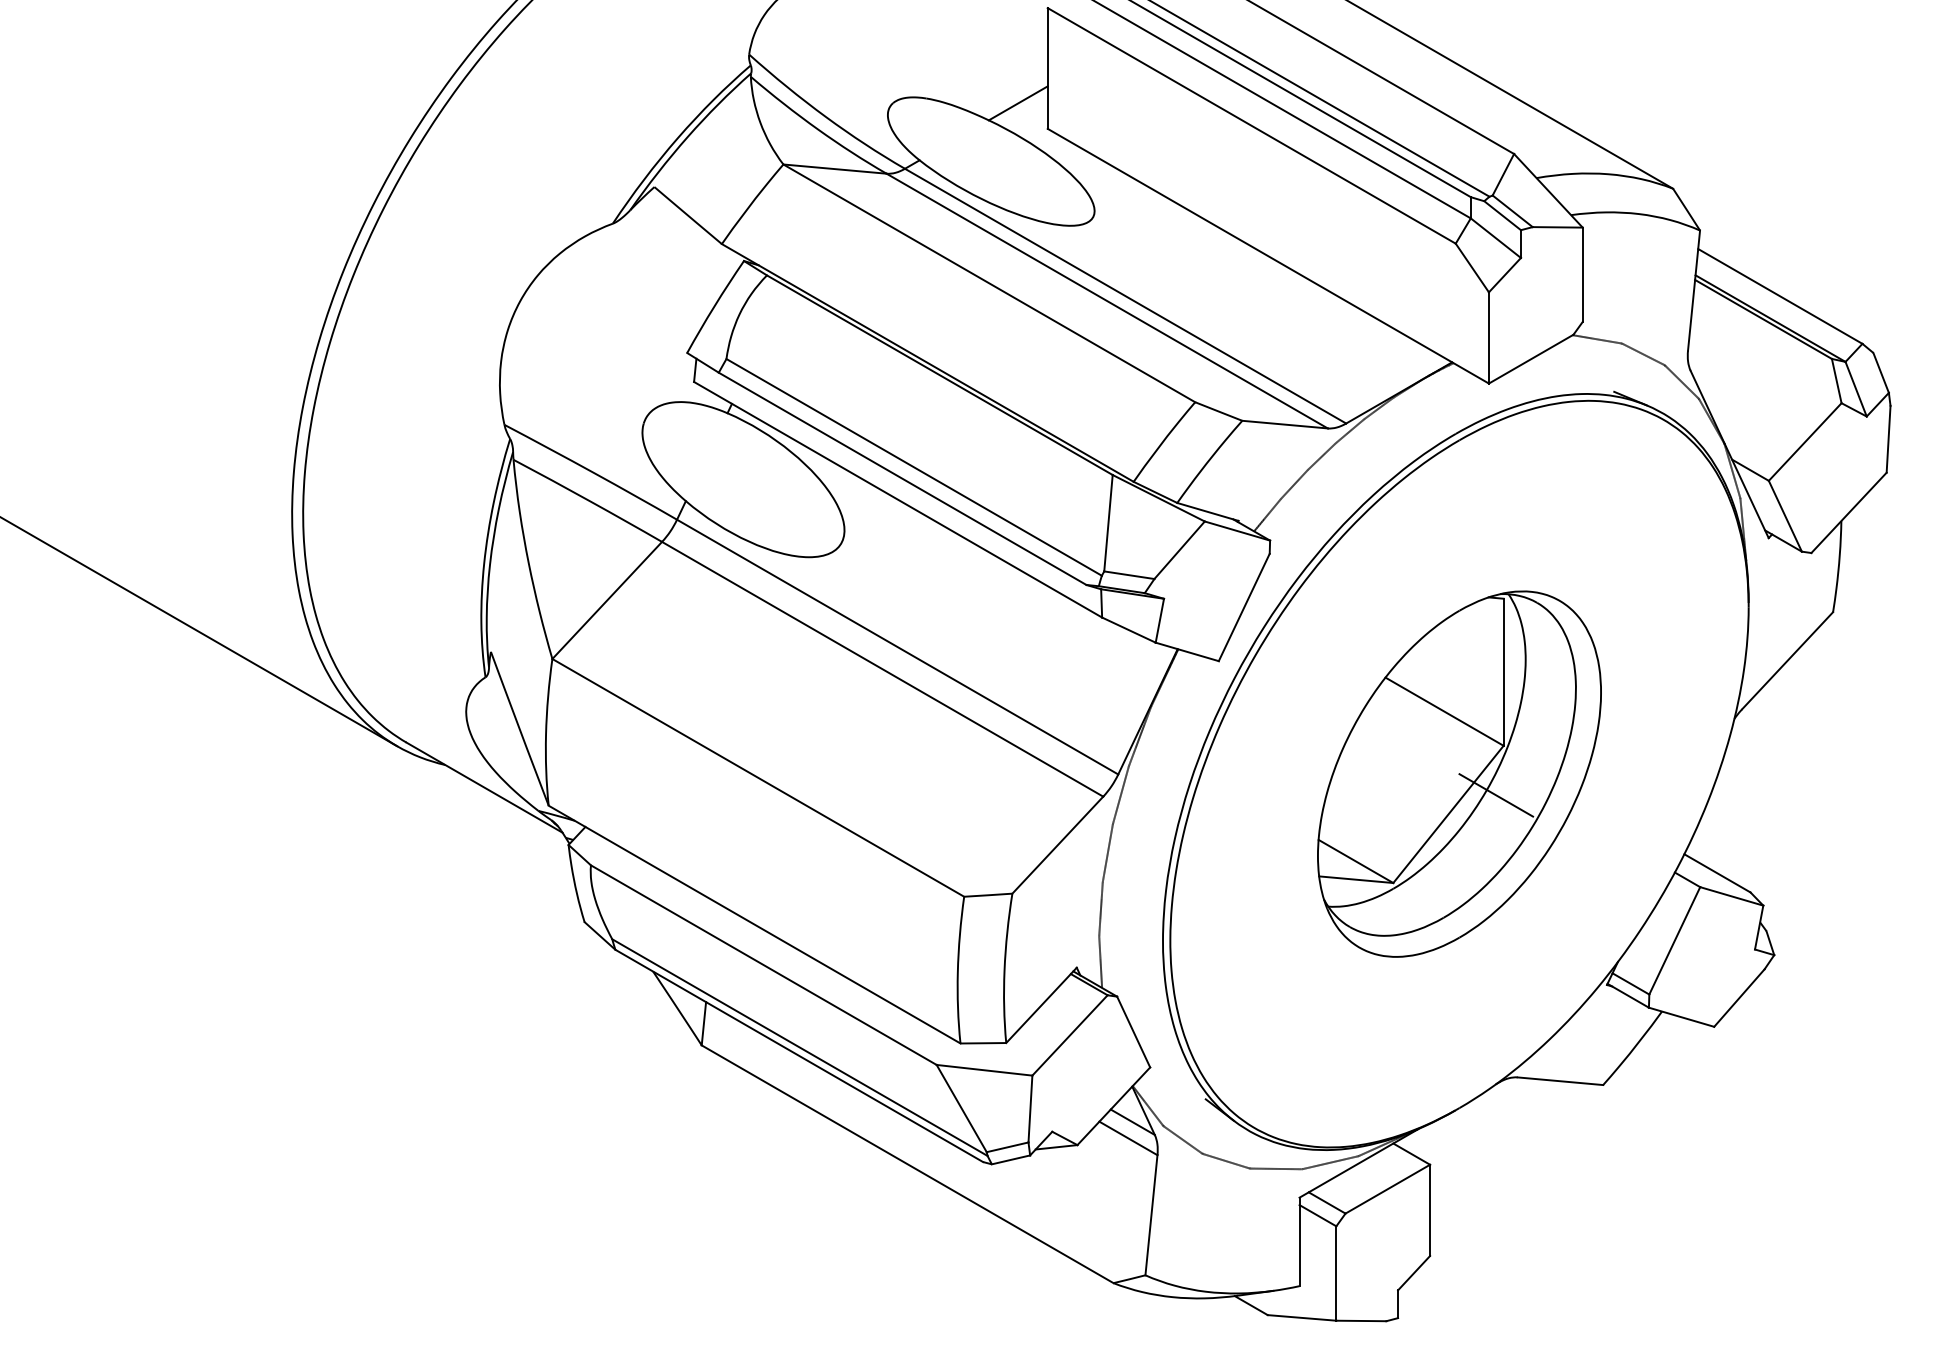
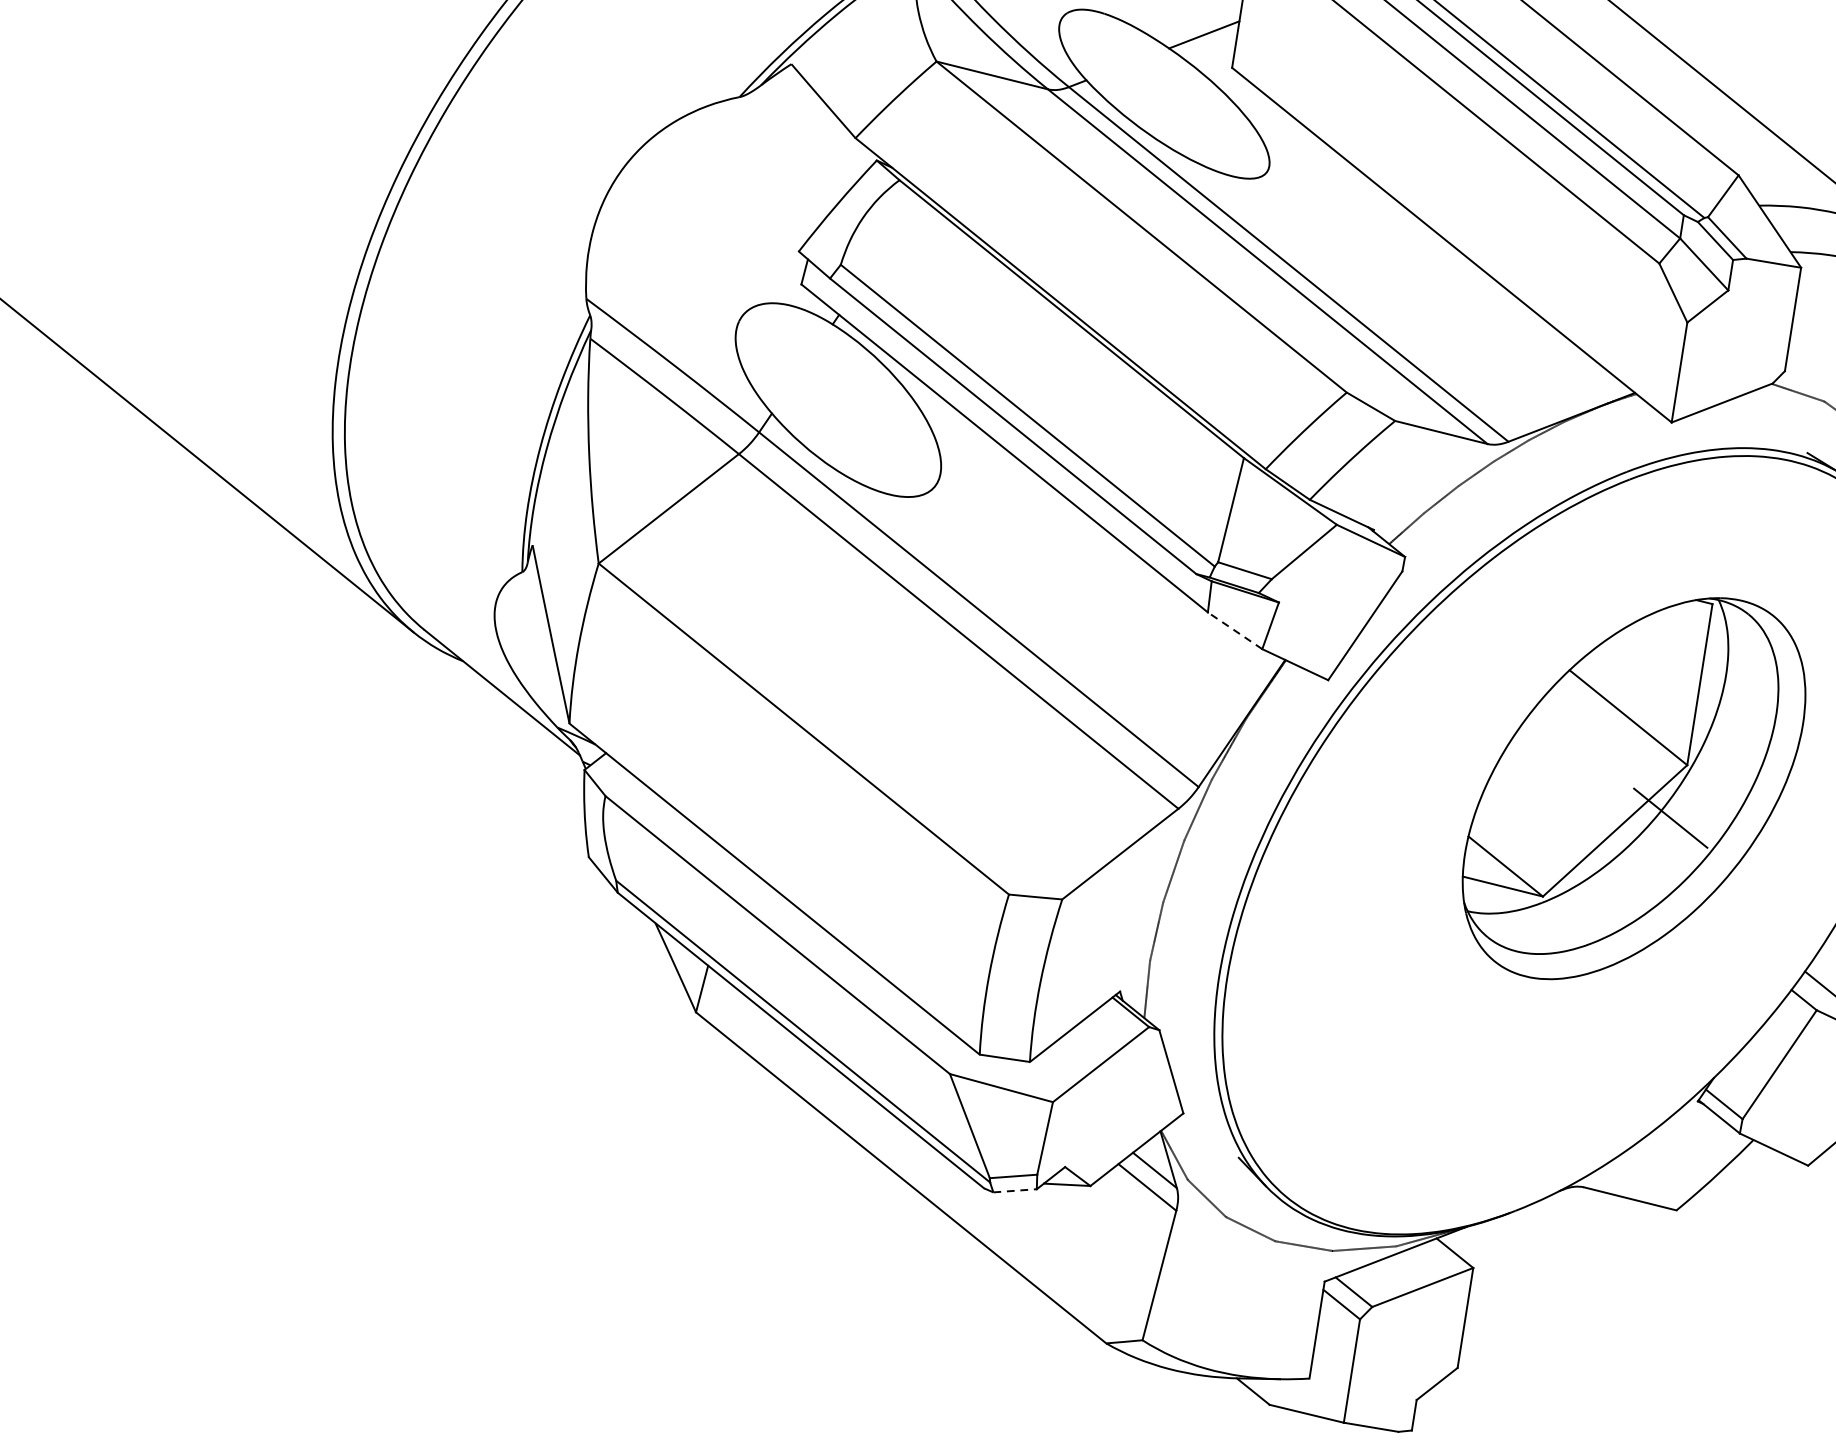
line: (1128, 630) -> (1234, 631), solid -> dashed
part: (1459, 773) -> (1634, 787), moved
line: (1011, 1159) -> (1015, 1190), solid -> dashed

